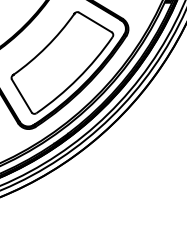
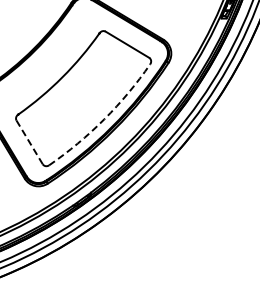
arc: (78, 78) -> (104, 119), solid -> dashed
line: (21, 96) -> (29, 142), solid -> dashed

